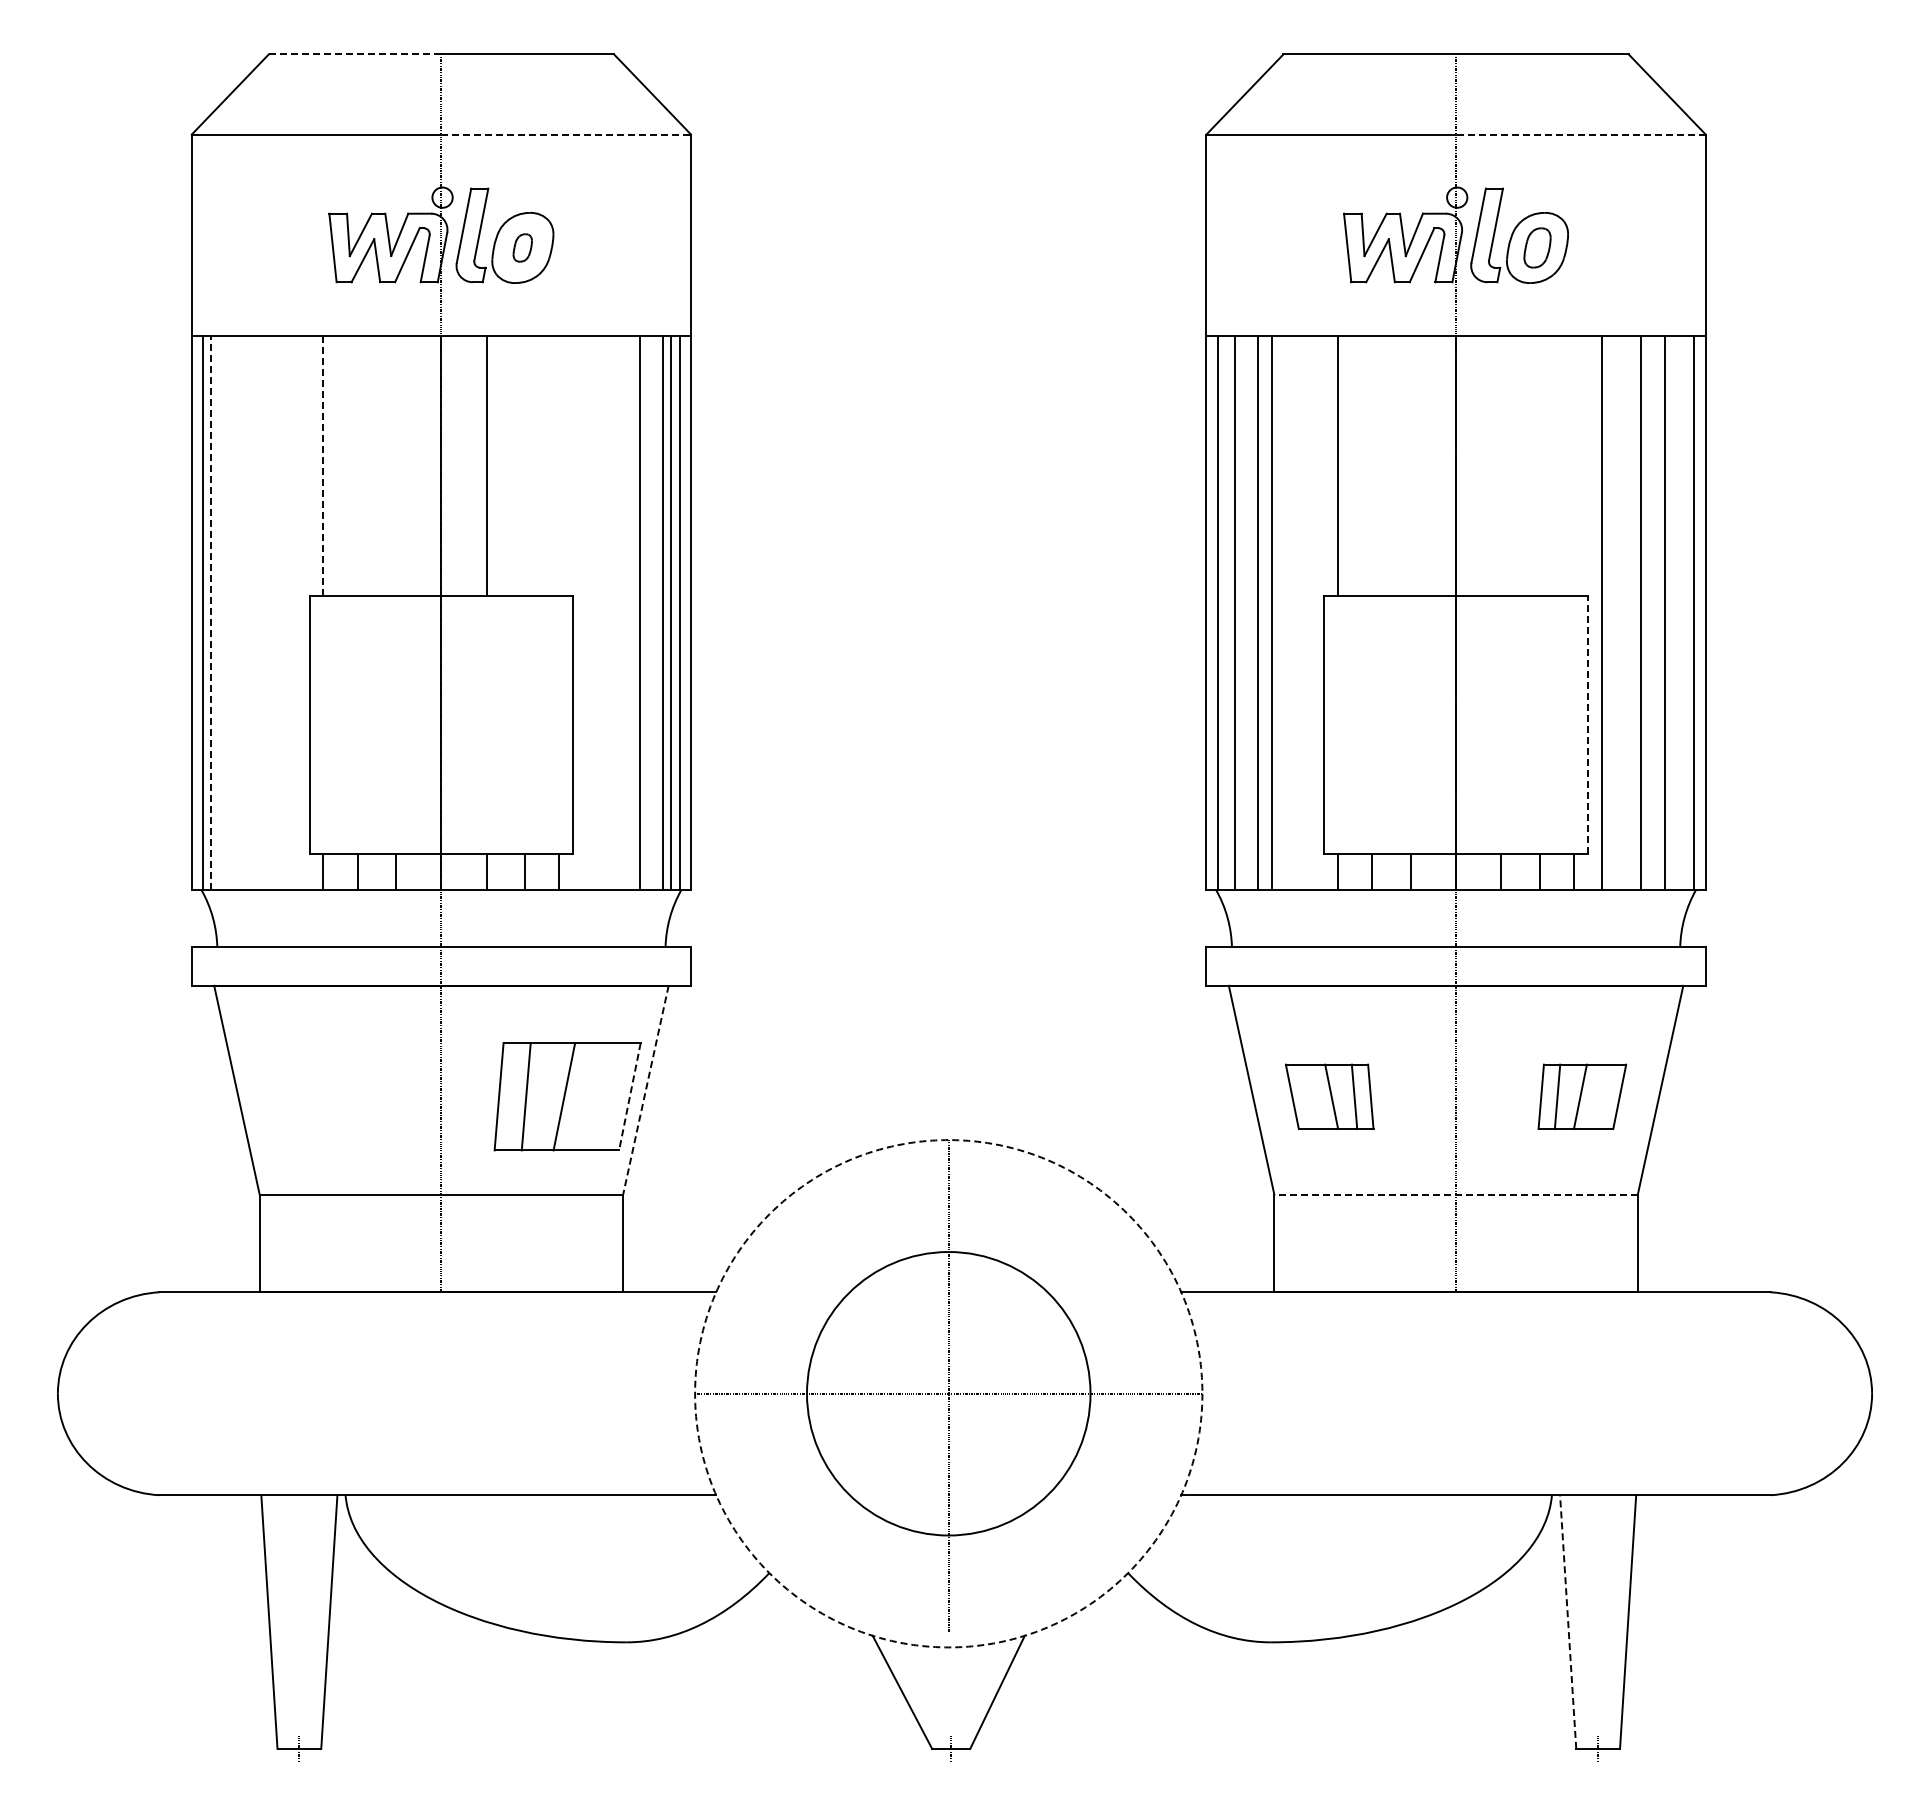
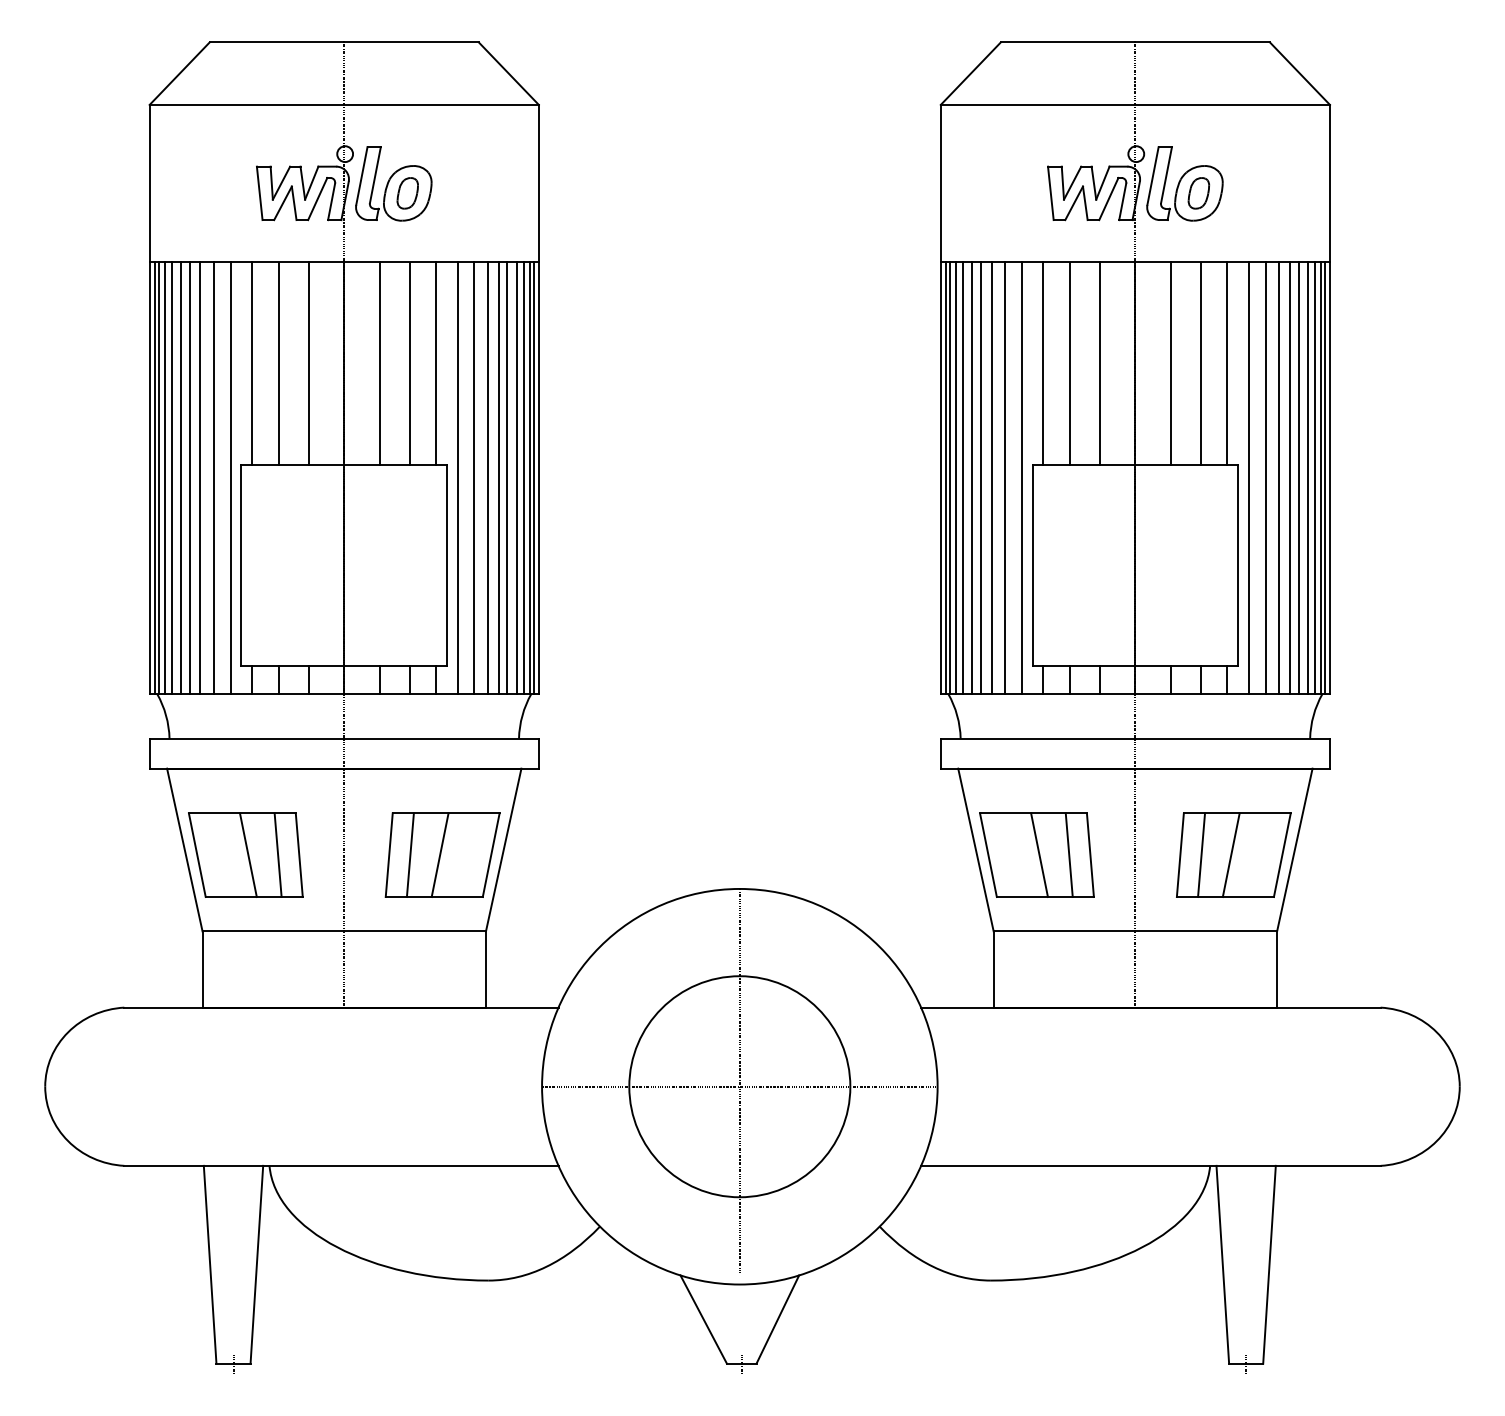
line: (354, 54) -> (276, 42), dashed -> solid
line: (566, 134) -> (441, 104), dashed -> solid
line: (1580, 134) -> (1232, 104), dashed -> solid
part: (522, 247) -> (407, 193), size x1.43
line: (357, 465) -> (278, 362), added
line: (396, 465) -> (309, 362), added
line: (525, 465) -> (409, 362), added
line: (559, 465) -> (436, 362), added
line: (1372, 465) -> (1070, 362), added
line: (1410, 465) -> (1099, 362), added
line: (1501, 465) -> (1170, 362), added
line: (1540, 465) -> (1201, 362), added
line: (1574, 465) -> (1227, 362), added
line: (323, 466) -> (252, 363), dashed -> solid
line: (198, 613) -> (154, 478), added
line: (211, 613) -> (164, 478), dashed -> solid
line: (220, 613) -> (172, 478), added
line: (232, 613) -> (181, 478), added
line: (243, 613) -> (189, 478), added
line: (257, 613) -> (200, 478), added
line: (274, 613) -> (214, 478), added
line: (295, 613) -> (230, 478), added
line: (587, 613) -> (458, 478), added
line: (608, 613) -> (474, 478), added
line: (625, 613) -> (487, 478), added
line: (650, 613) -> (507, 478), added
line: (684, 613) -> (533, 478), added
line: (1212, 613) -> (945, 478), added
line: (1226, 613) -> (956, 478), added
line: (1246, 613) -> (971, 478), added
line: (1289, 613) -> (1005, 478), added
line: (1310, 613) -> (1021, 478), added
line: (1623, 613) -> (1265, 478), added
line: (1654, 613) -> (1290, 478), added
line: (1677, 613) -> (1308, 478), added
line: (1686, 613) -> (1315, 478), added
line: (1699, 613) -> (1325, 478), added
line: (1587, 724) -> (1237, 564), dashed -> solid
line: (645, 1090) -> (503, 850), dashed -> solid
part: (315, 1096) -> (246, 854), added
line: (629, 1096) -> (490, 854), dashed -> solid
part: (1329, 1096) -> (1036, 854), size x1.67
part: (1582, 1096) -> (1233, 854), size x1.67
line: (1456, 1194) -> (1135, 931), dashed -> solid
circle: (948, 1393) -> (739, 1086), dashed -> solid
line: (1568, 1621) -> (1223, 1264), dashed -> solid

